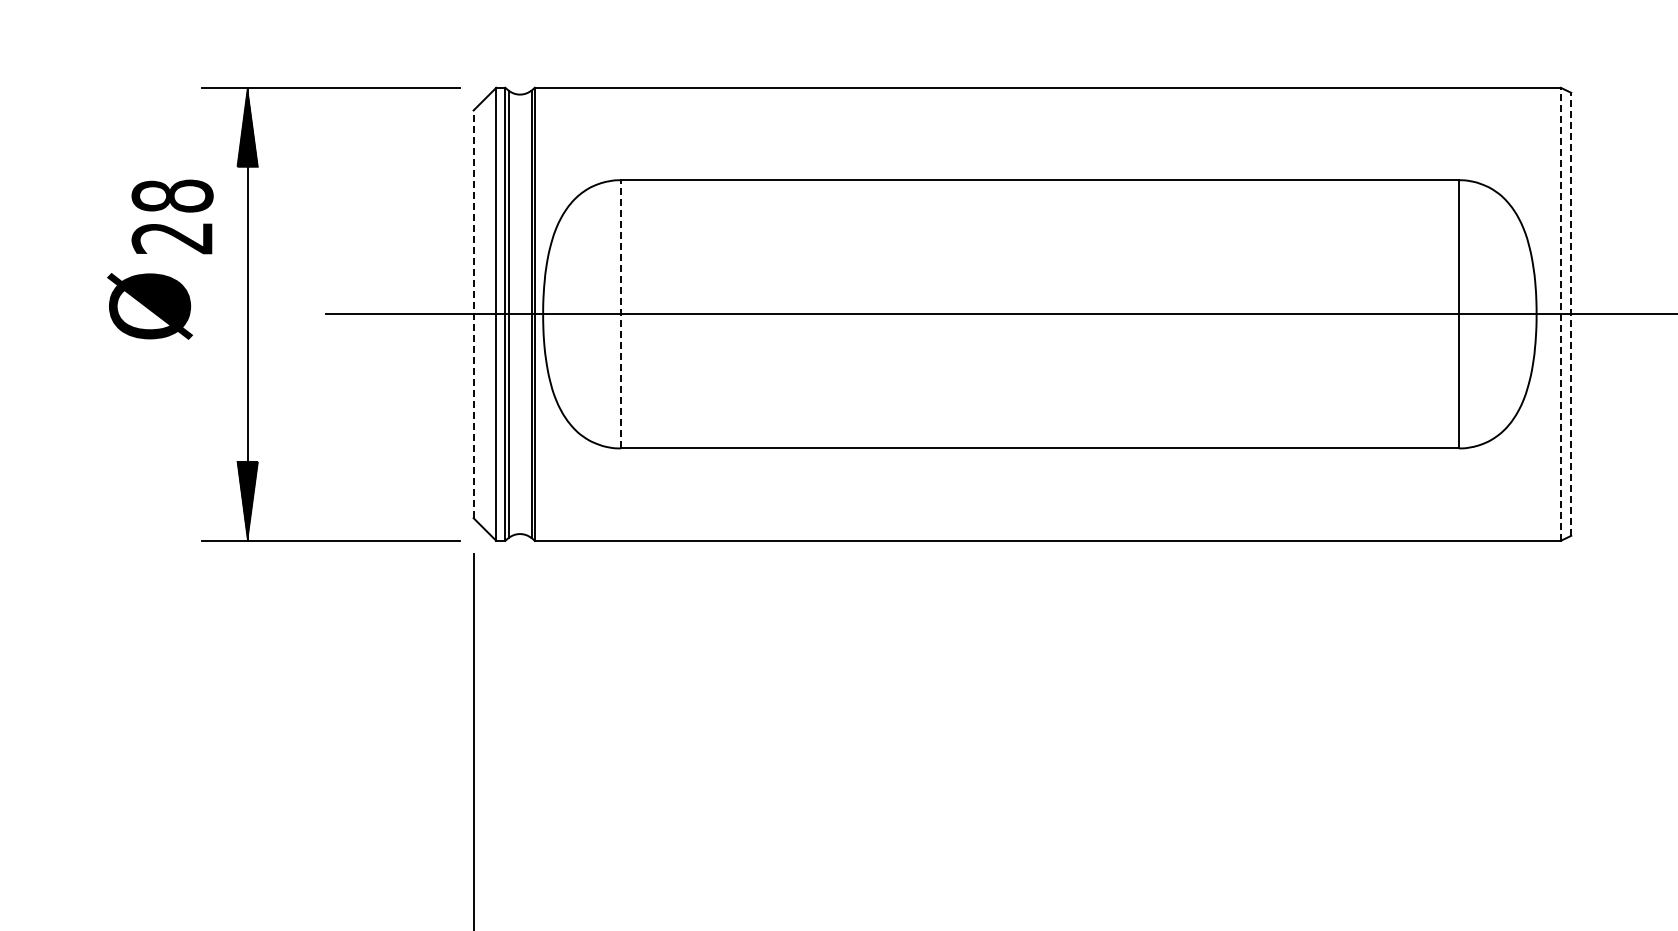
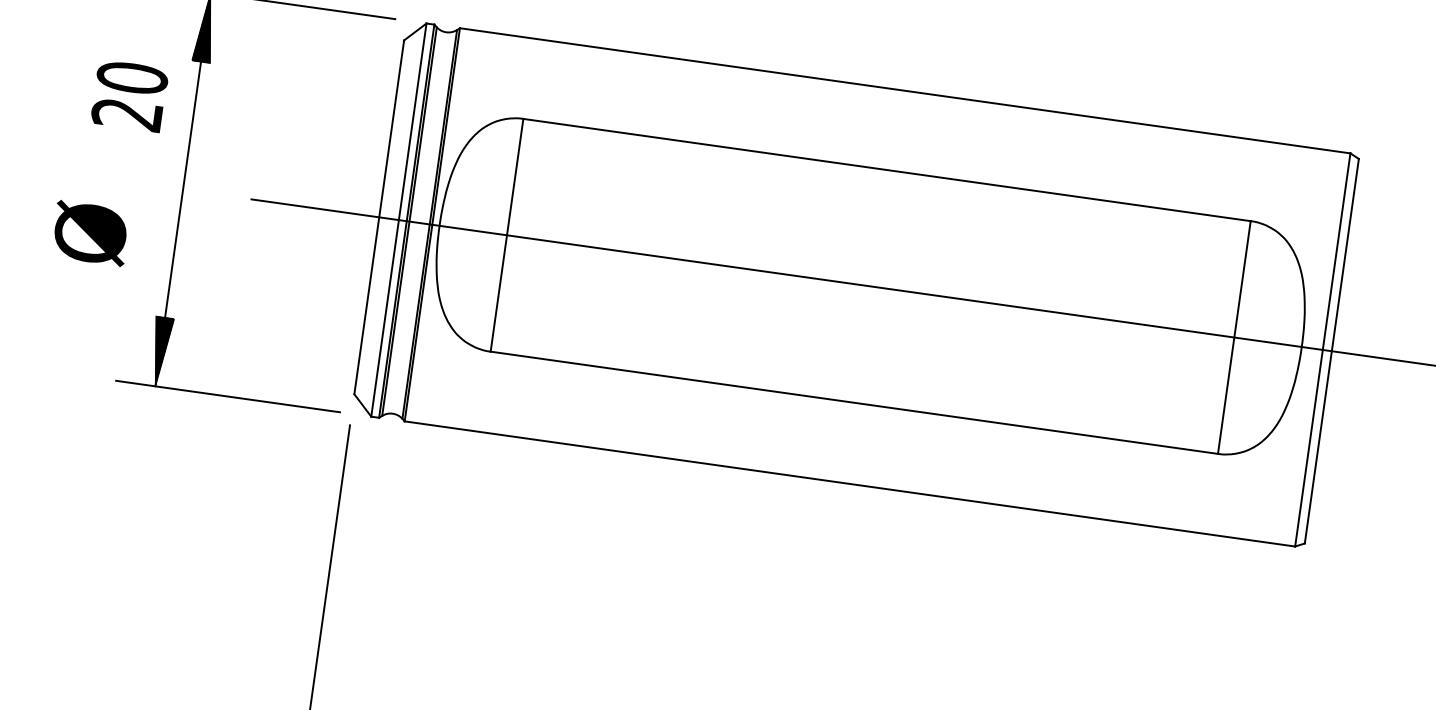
text: (172, 195) -> (132, 77), 28 -> 20
text: (149, 306) -> (90, 233), moved
line: (620, 313) -> (506, 234), dashed -> solid
line: (473, 314) -> (379, 217), dashed -> solid
line: (1560, 314) -> (1322, 350), dashed -> solid
line: (1571, 314) -> (1332, 351), dashed -> solid

